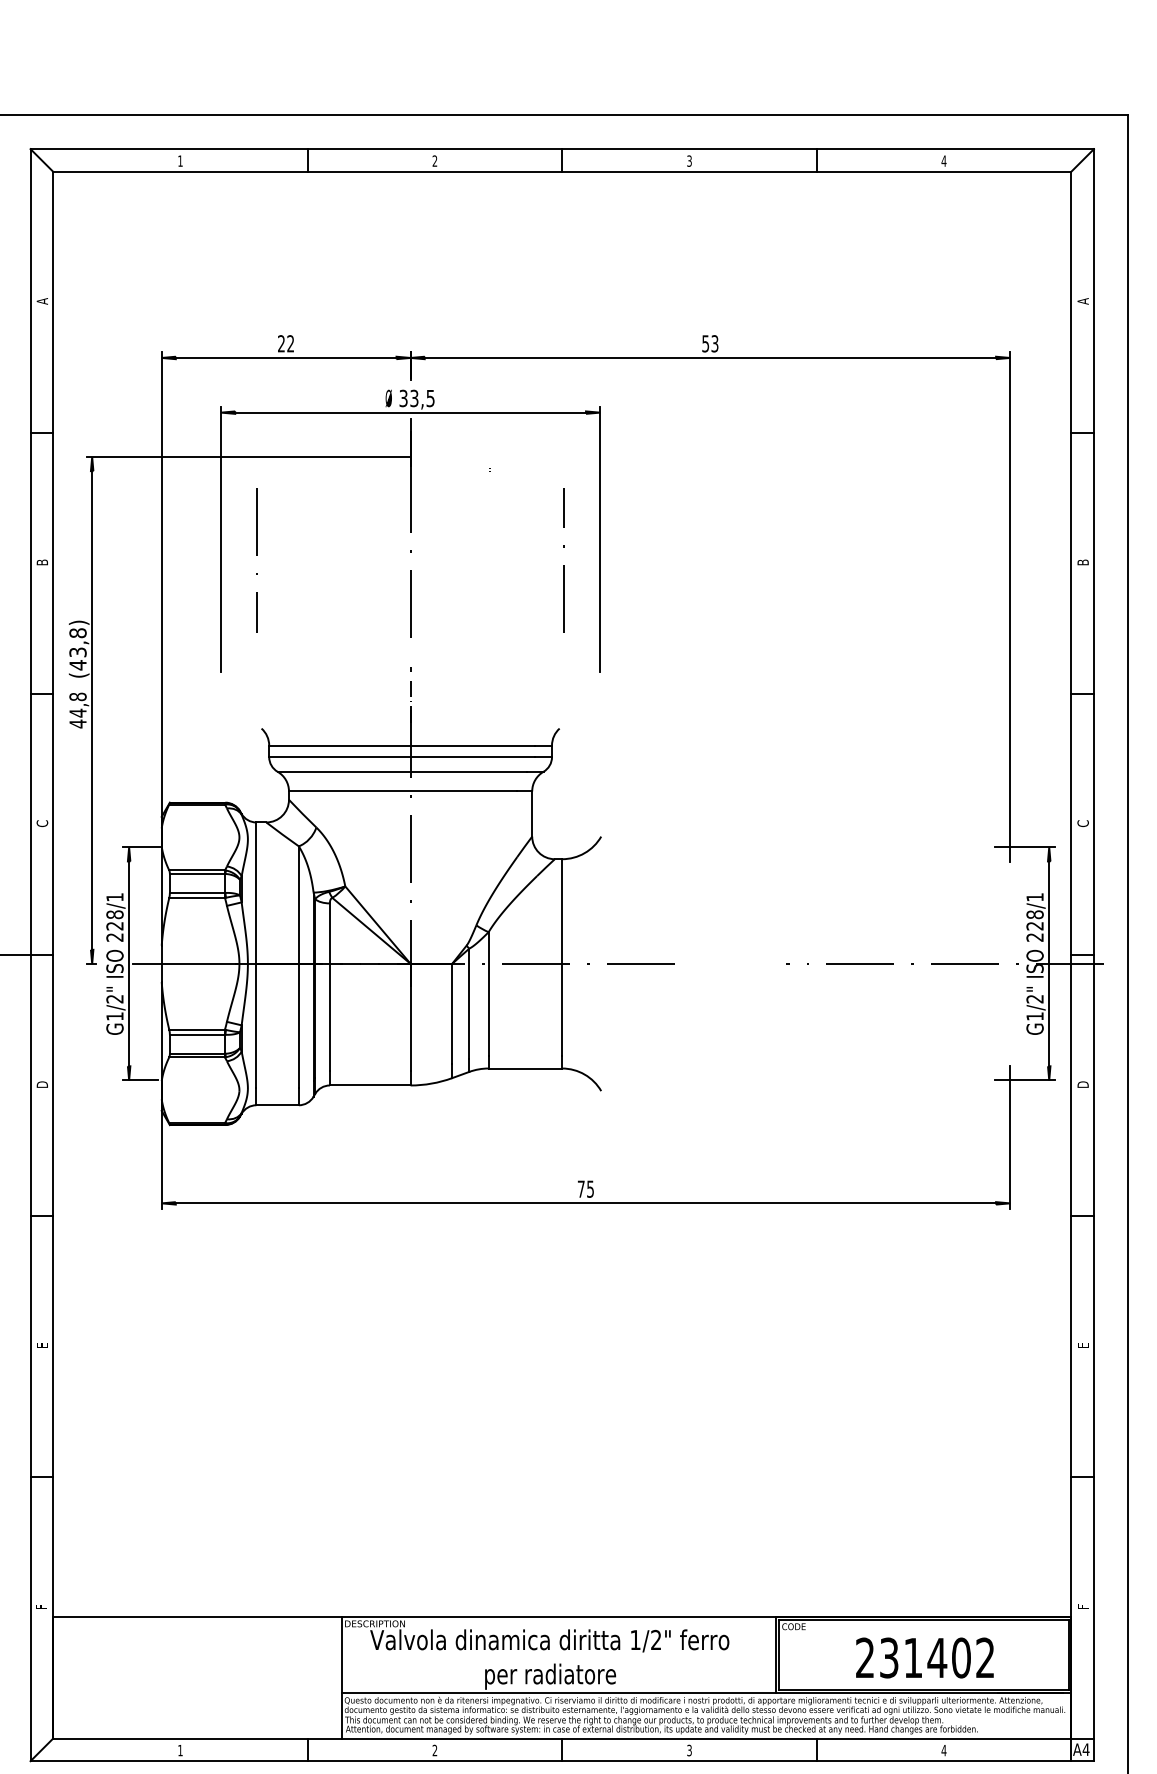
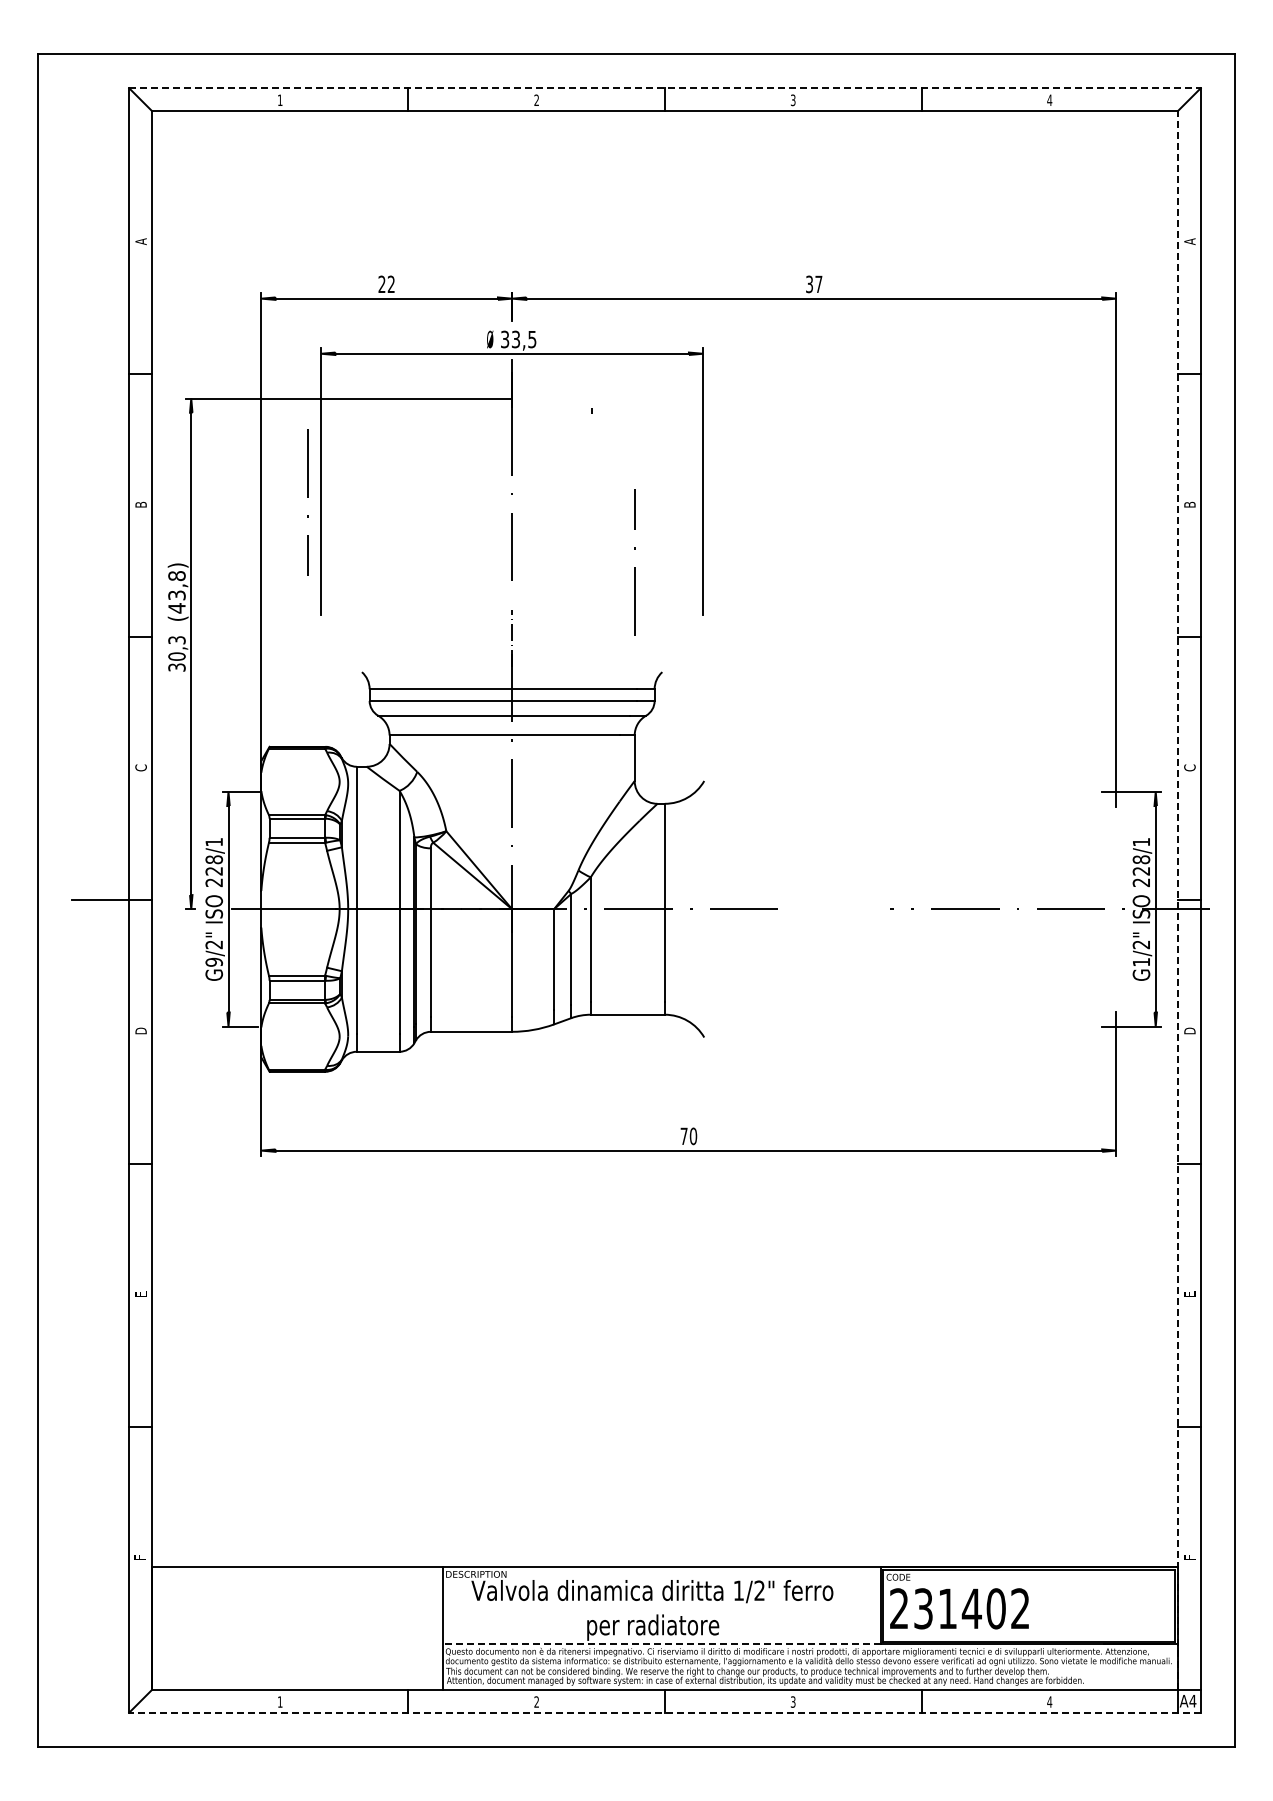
line: (562, 149) -> (665, 88), solid -> dashed
text: (710, 343) -> (814, 284), 53 -> 37
line: (256, 555) -> (307, 497), moved
line: (563, 565) -> (634, 567), moved
text: (77, 711) -> (176, 654), 44,8 -> 30,3
line: (1071, 955) -> (1178, 900), solid -> dashed
text: (115, 1015) -> (214, 961), G1/2" -> G9/2"
text: (590, 1189) -> (693, 1136), 75 -> 70
text: (924, 1657) -> (959, 1608), moved
line: (558, 1693) -> (661, 1644), solid -> dashed
line: (562, 1760) -> (665, 1712), solid -> dashed

